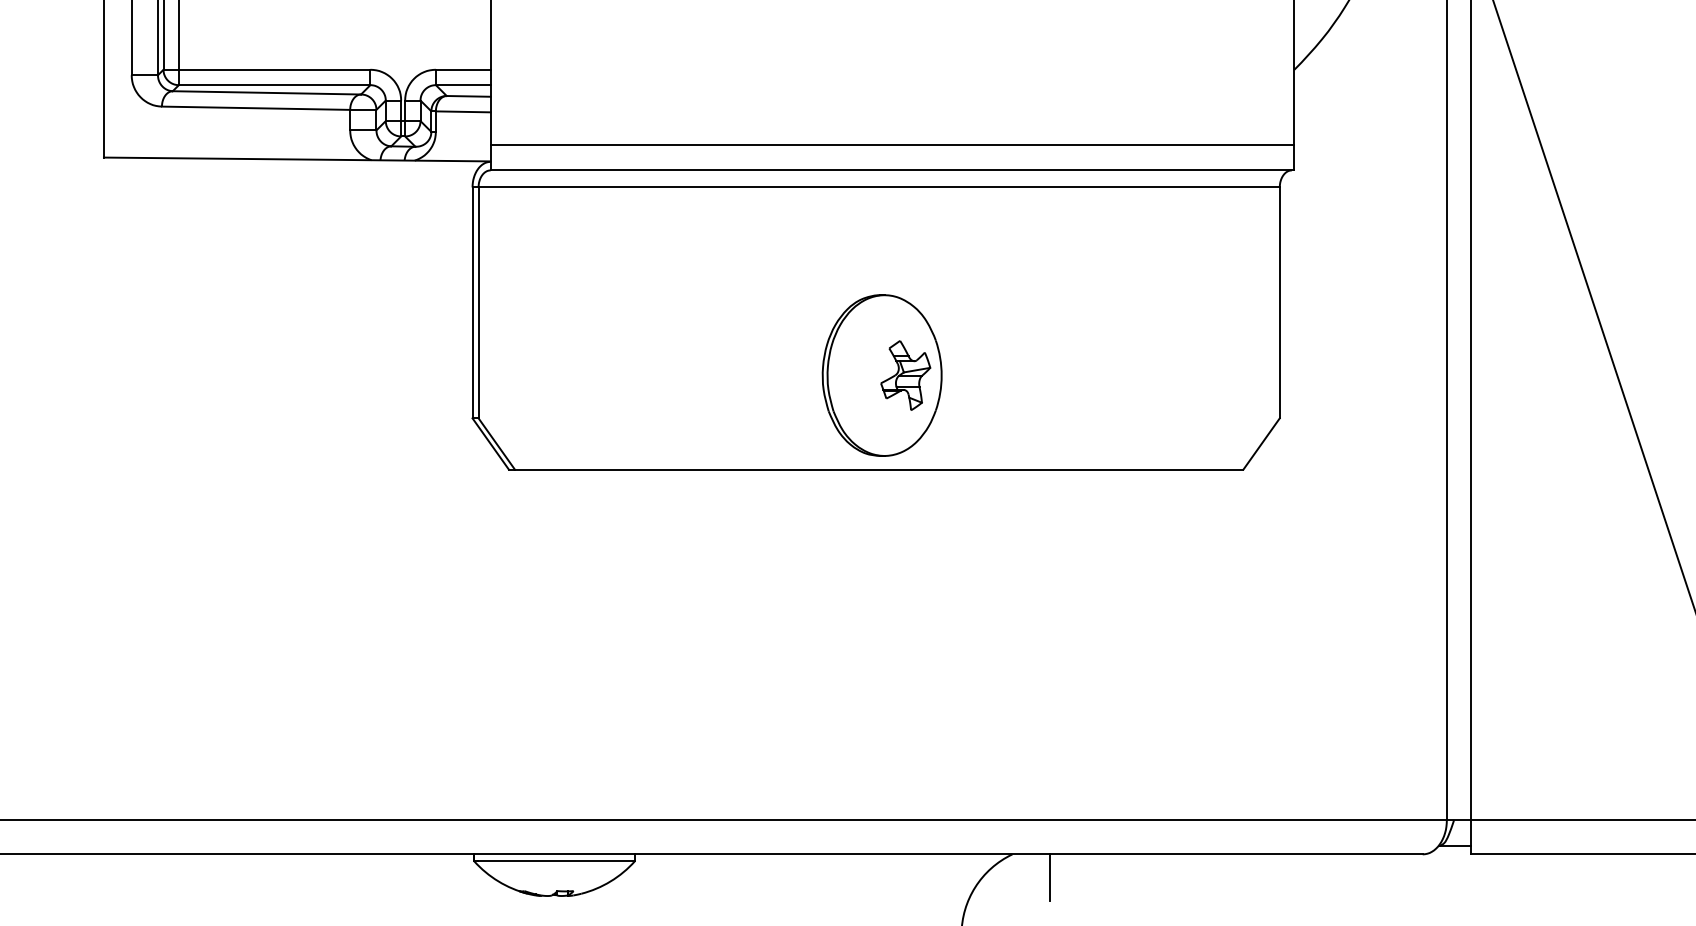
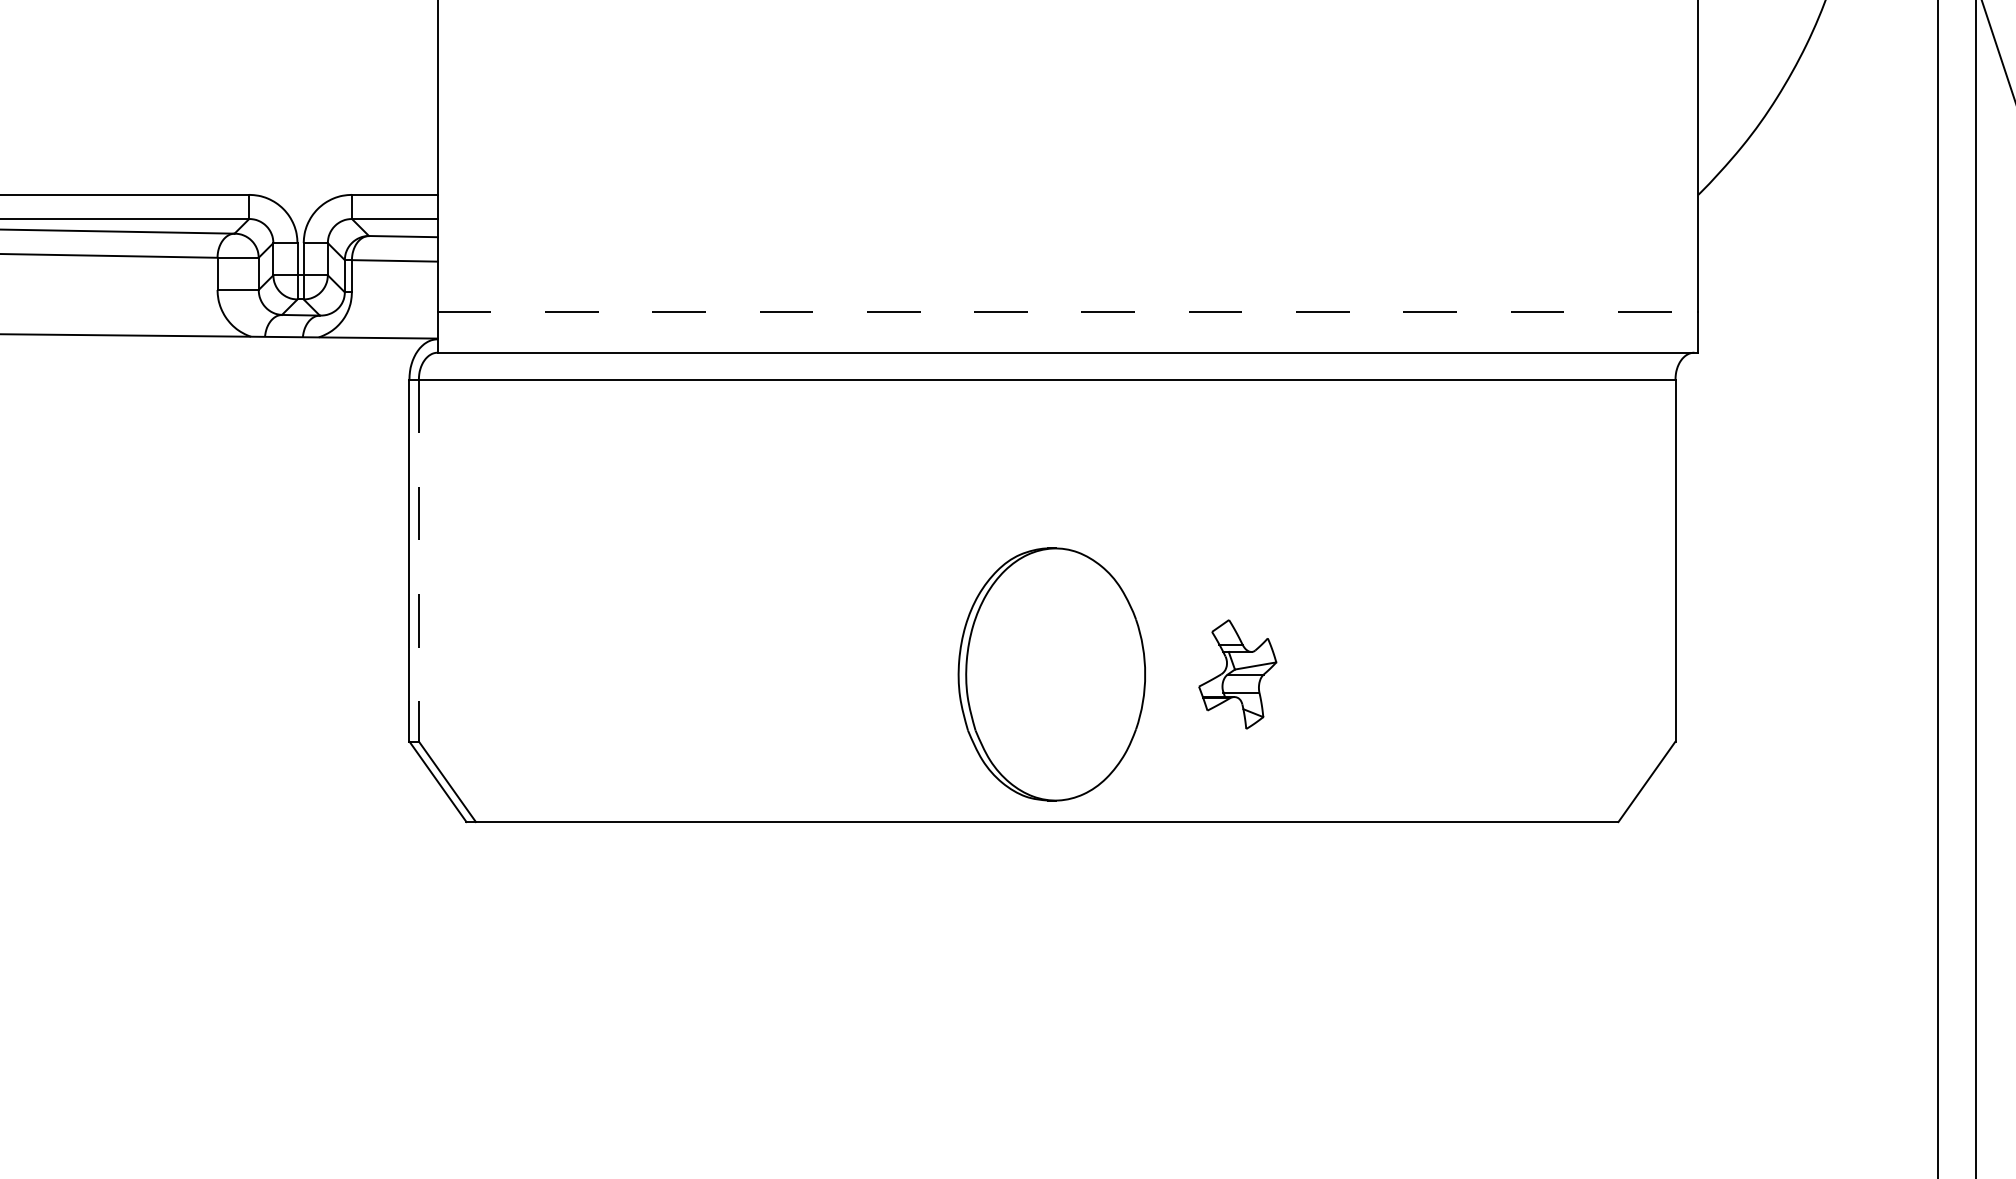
line: (892, 144) -> (1068, 312), solid -> dashed
line: (478, 303) -> (418, 561), solid -> dashed
part: (905, 375) -> (1237, 674), moved

